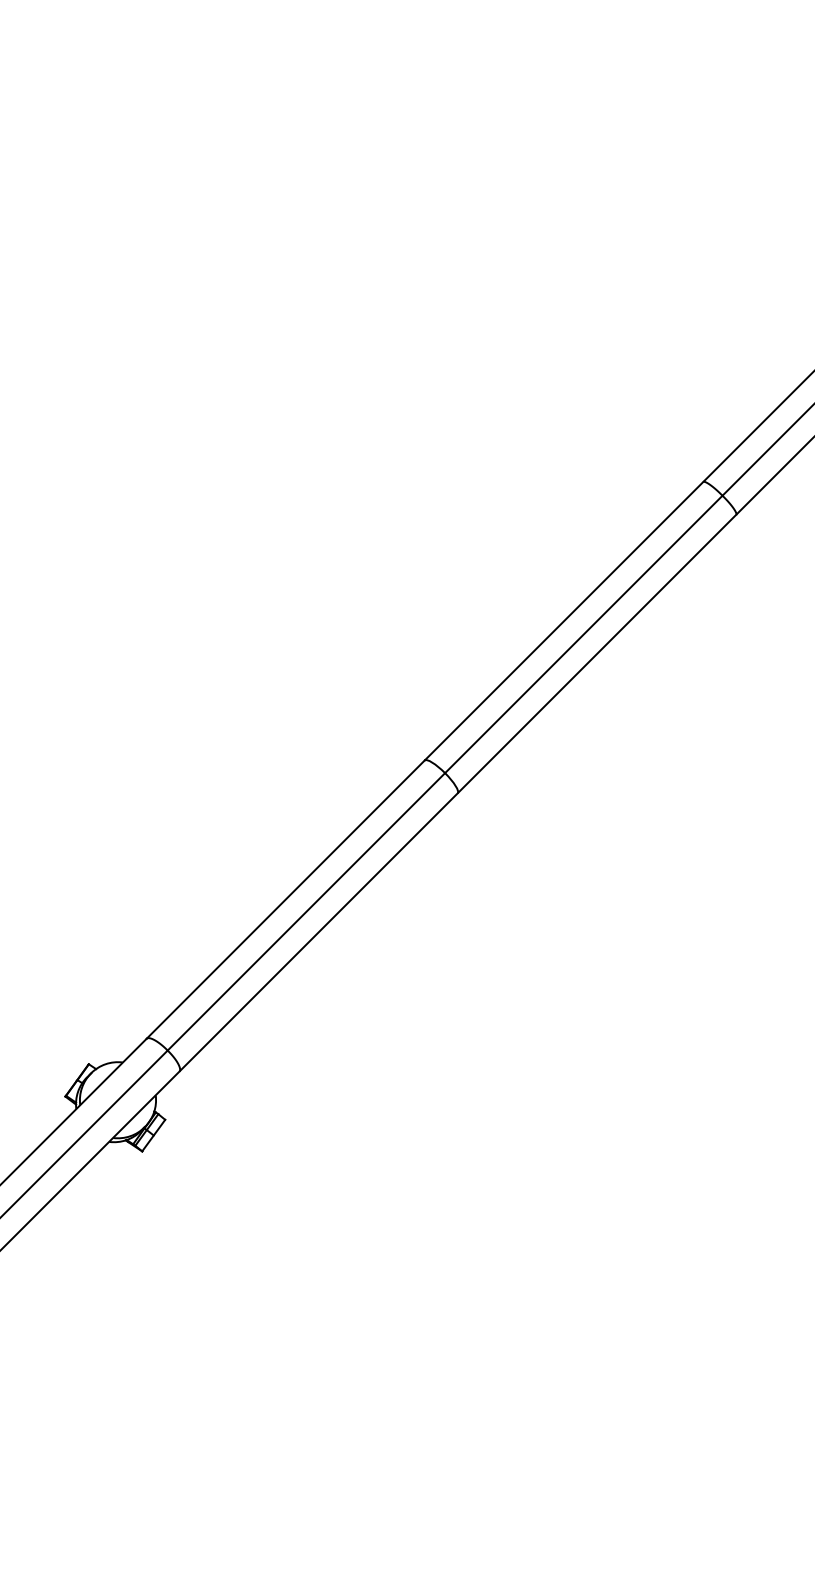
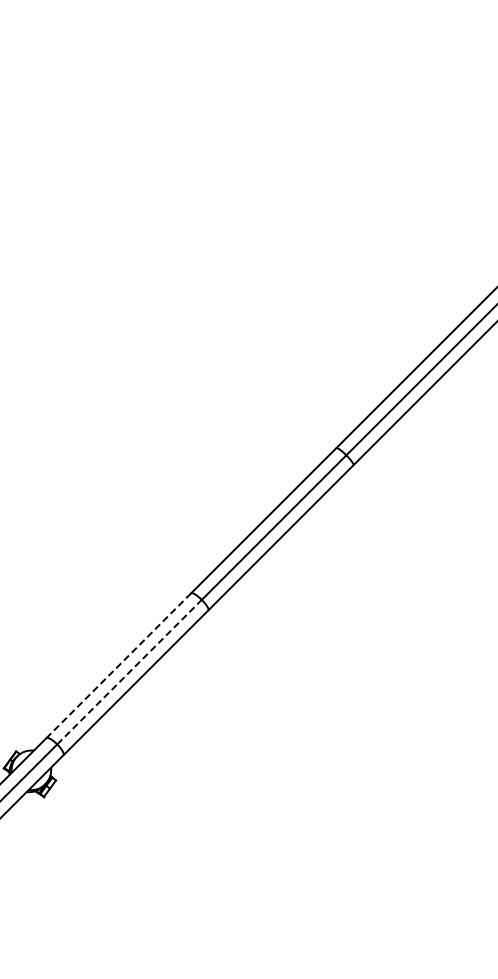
line: (285, 899) -> (118, 665), solid -> dashed
line: (306, 910) -> (129, 671), solid -> dashed

